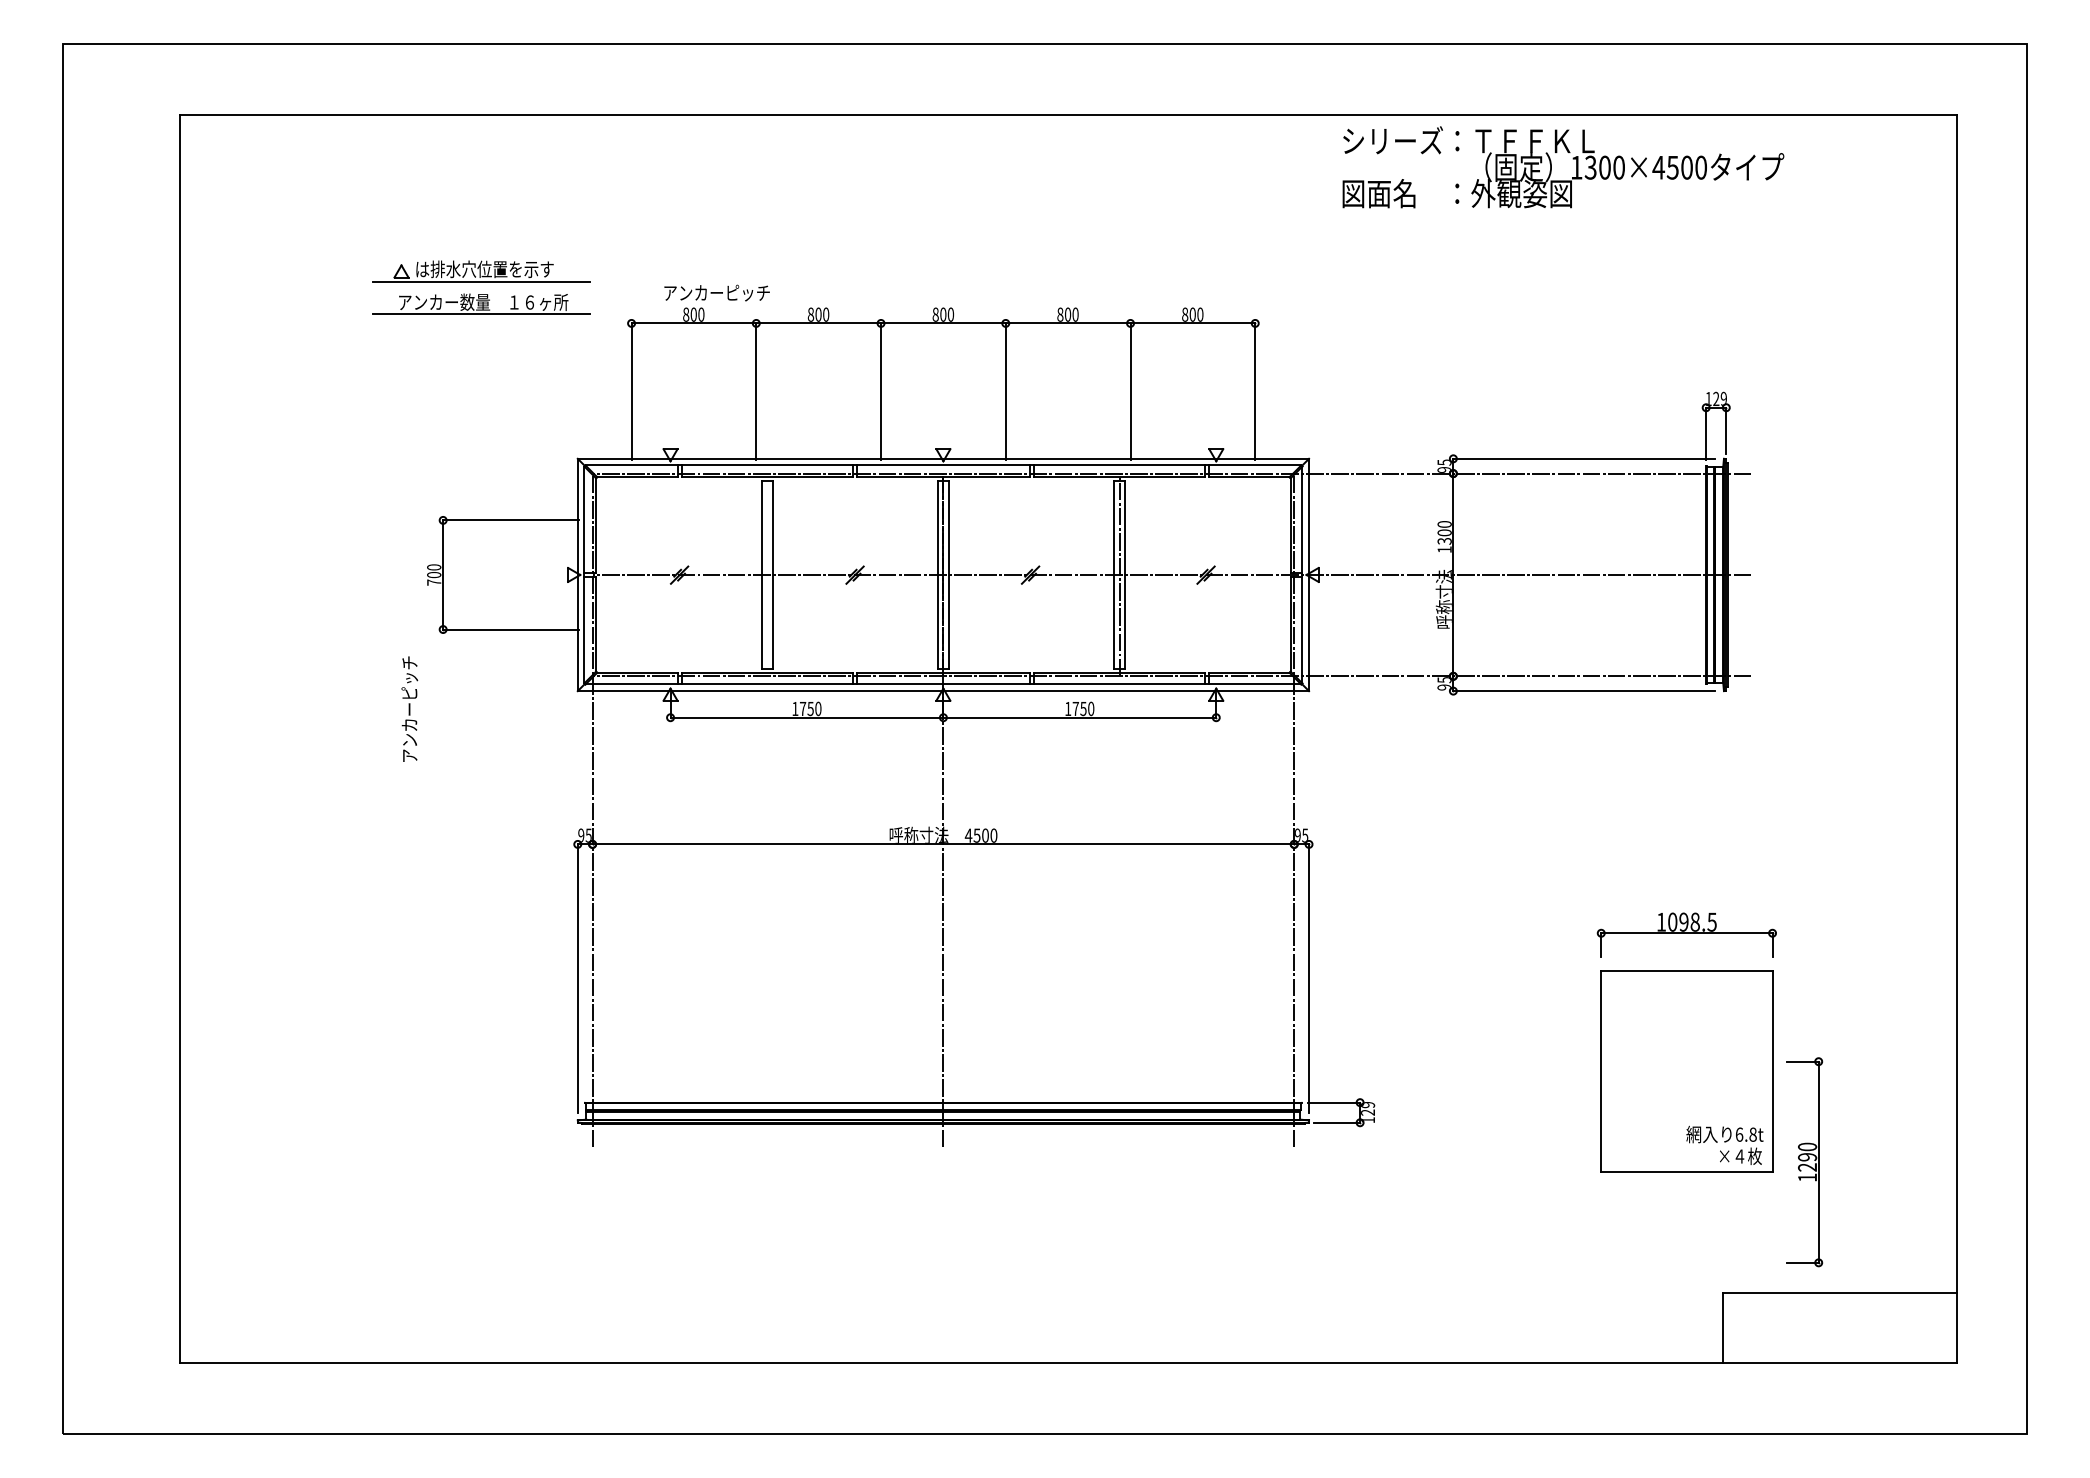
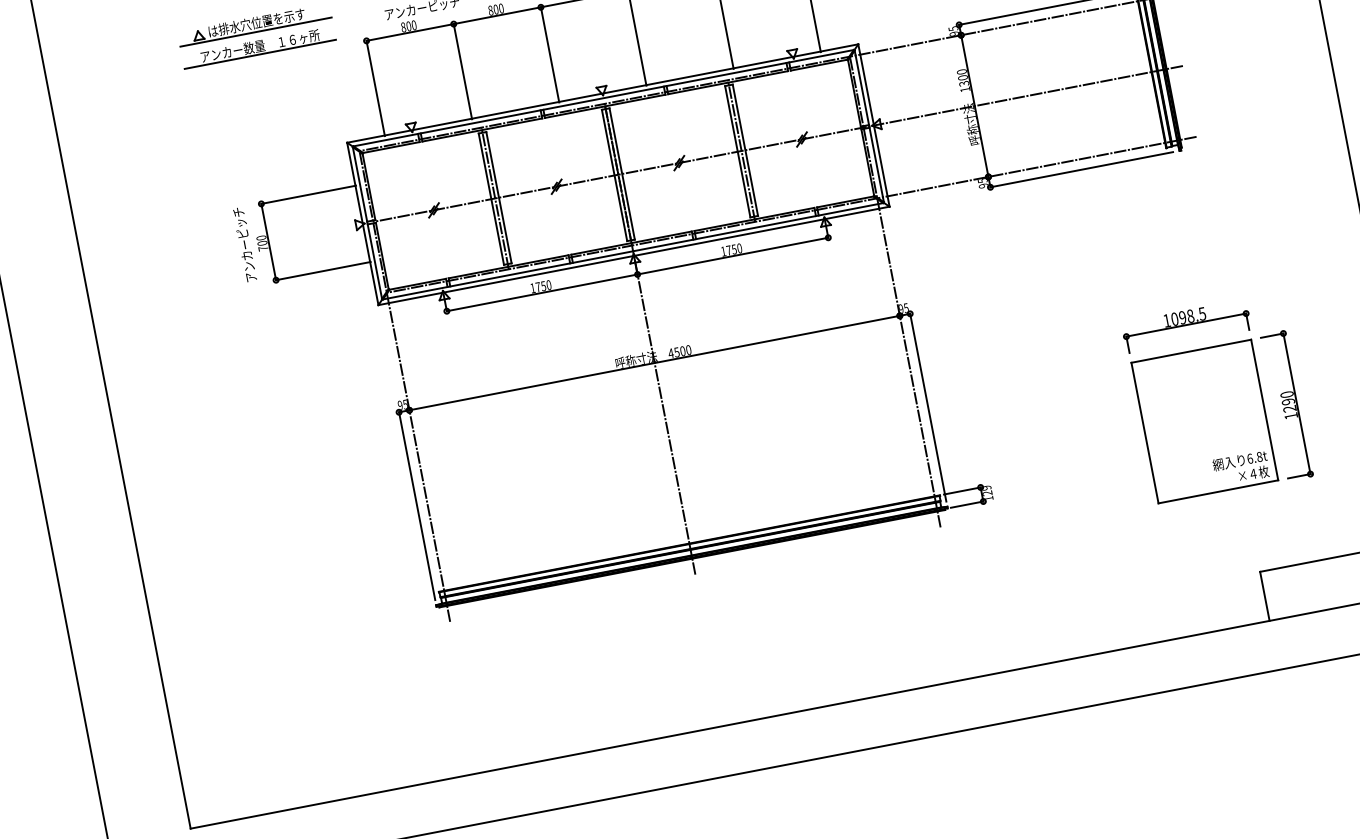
line: (767, 574) -> (495, 198), added
text: (409, 708) -> (244, 244), moved
part: (1804, 1162) -> (1287, 405), moved

